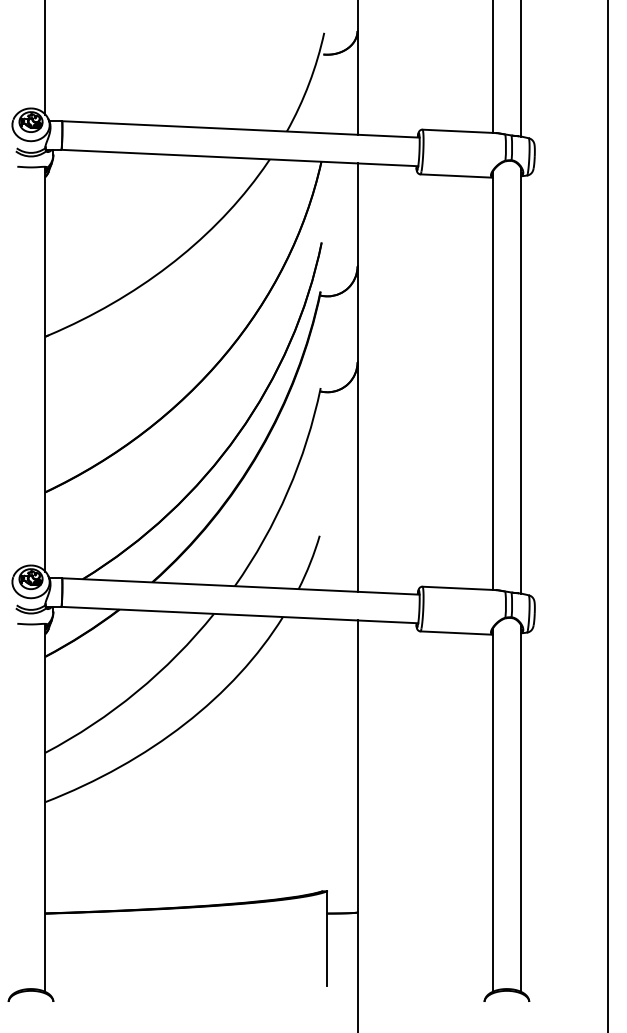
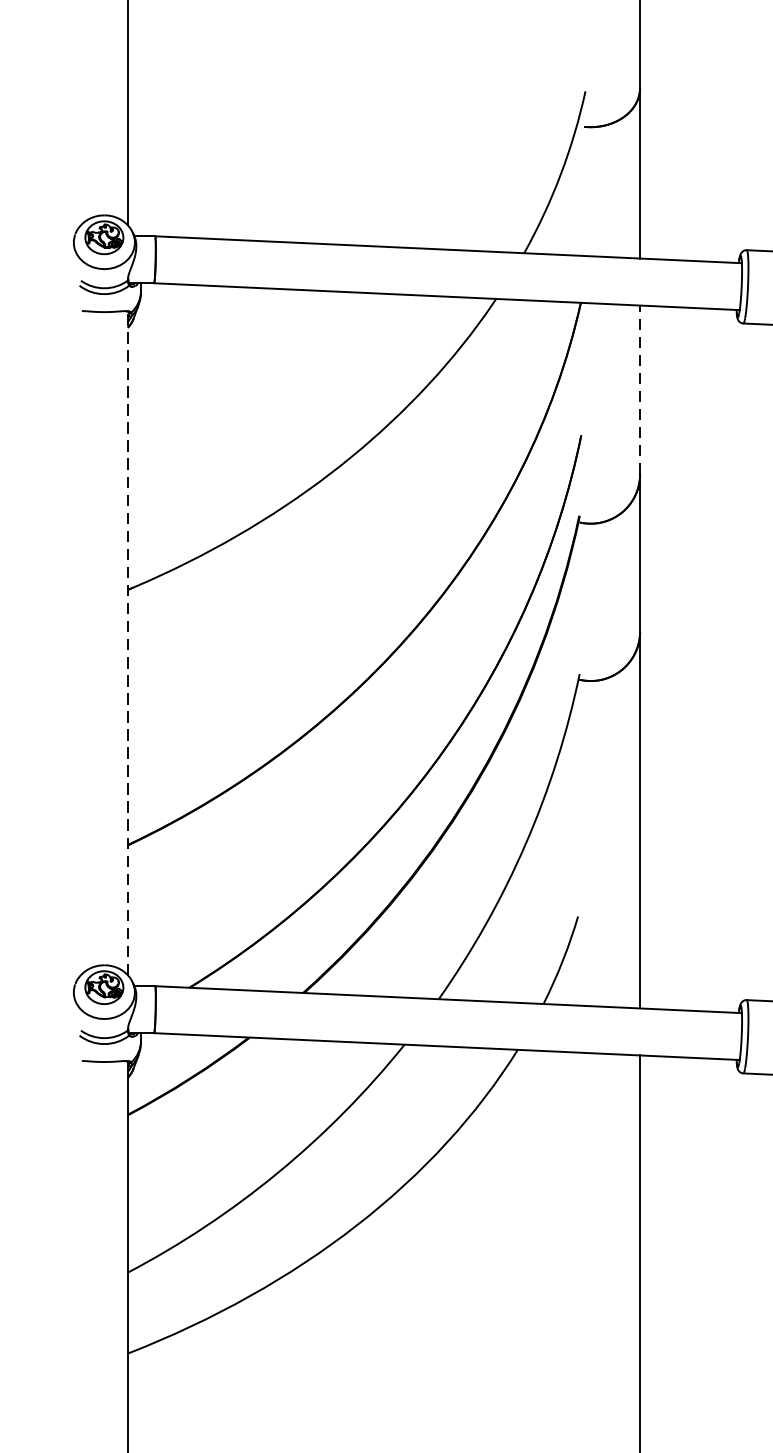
line: (357, 214) -> (640, 389), solid -> dashed
line: (45, 368) -> (128, 642), solid -> dashed

